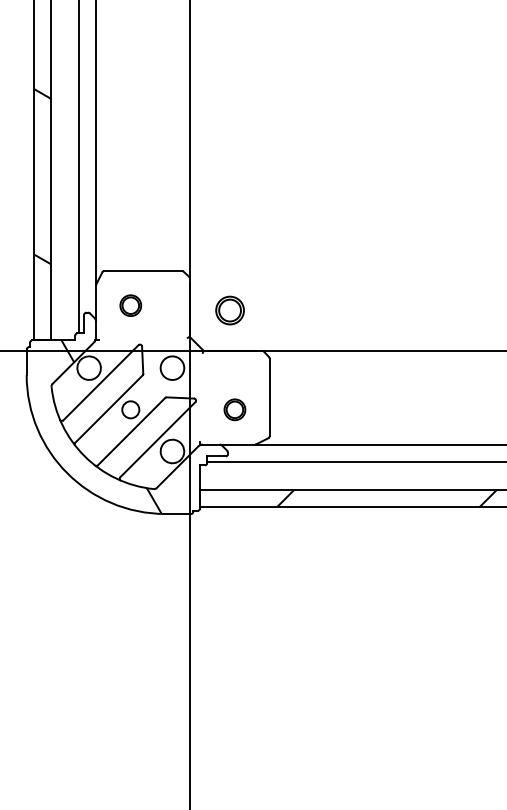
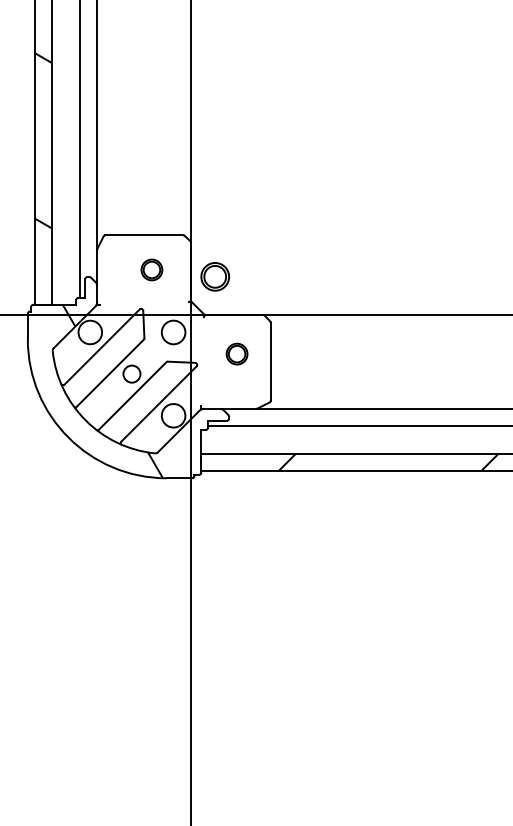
part: (130, 305) -> (151, 269), moved
part: (229, 310) -> (214, 276), moved
part: (234, 409) -> (236, 353), moved

